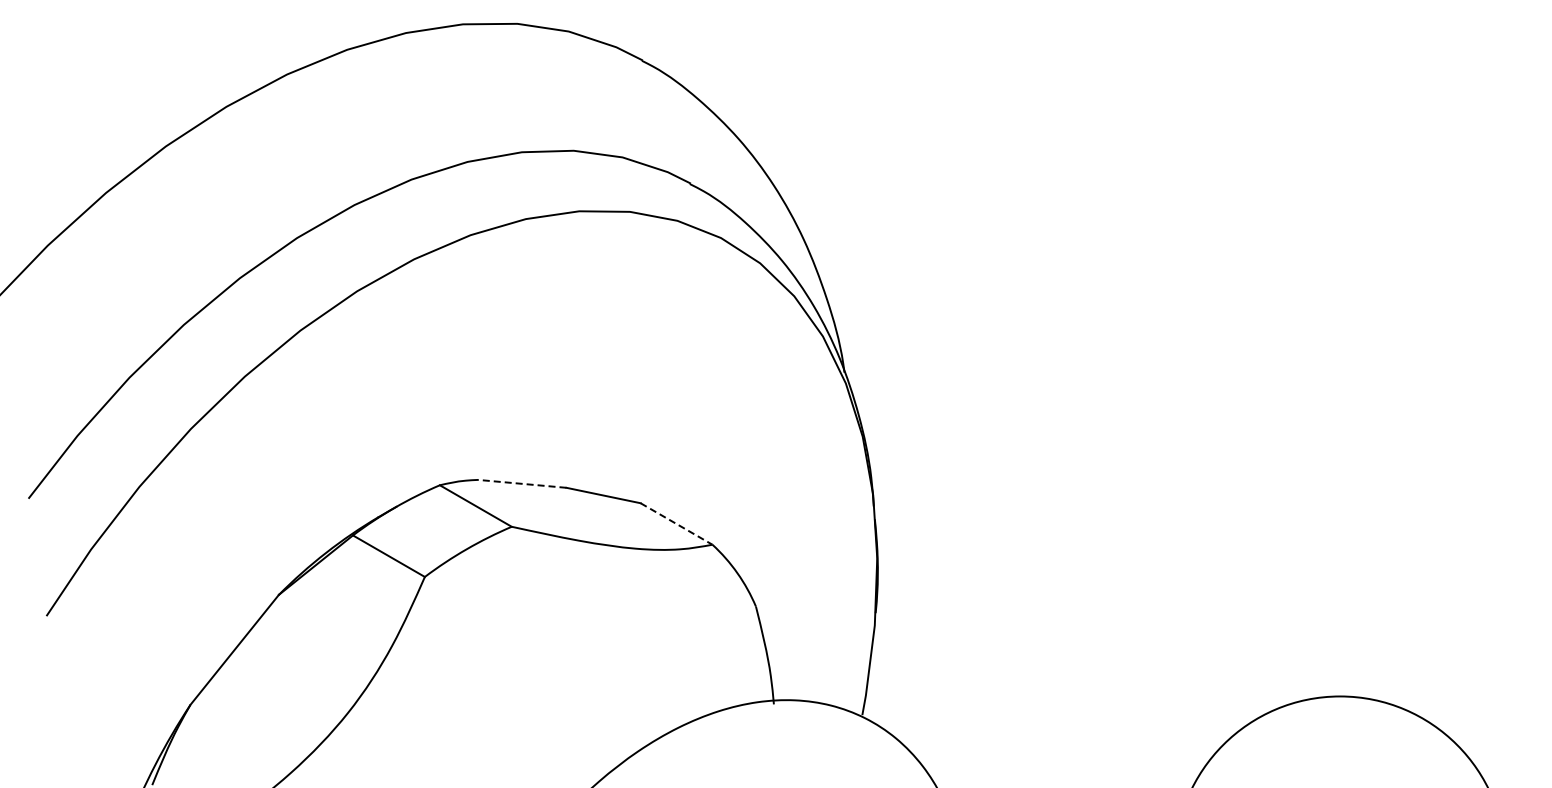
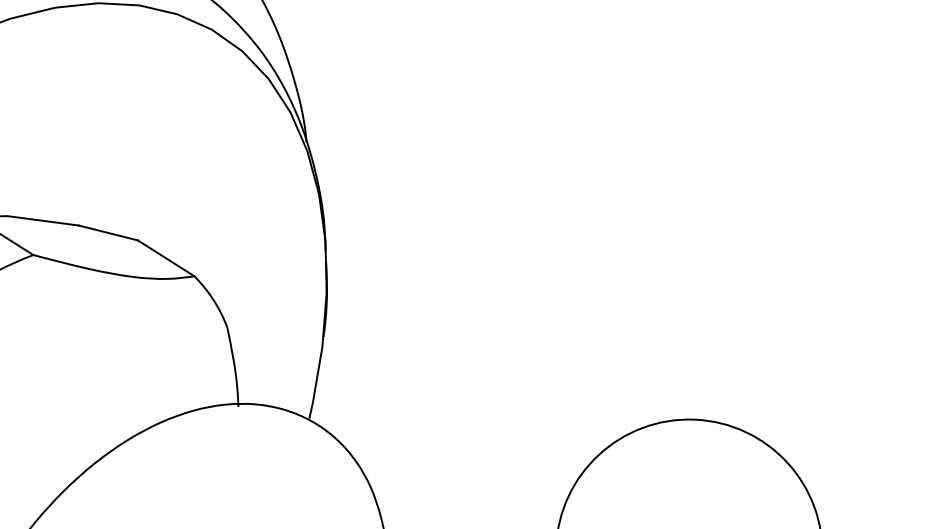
line: (521, 483) -> (42, 220), dashed -> solid
line: (676, 523) -> (166, 257), dashed -> solid

